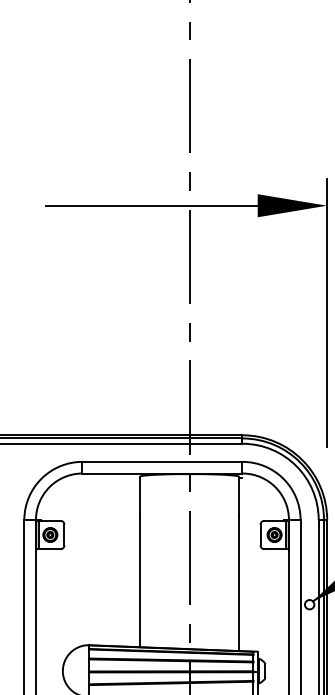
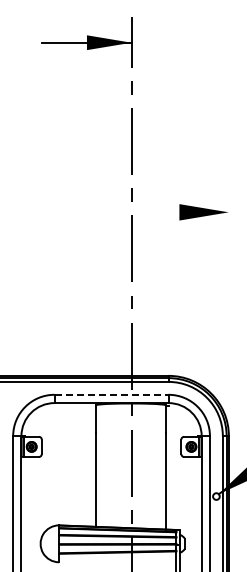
line: (151, 205) -> (103, 212), removed
line: (326, 312) -> (228, 288), removed
line: (162, 461) -> (111, 394), solid -> dashed

